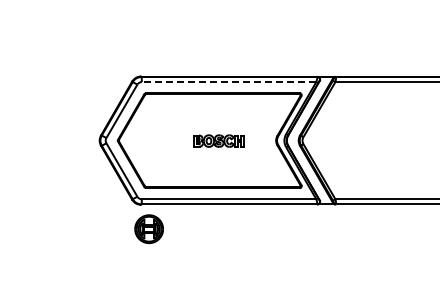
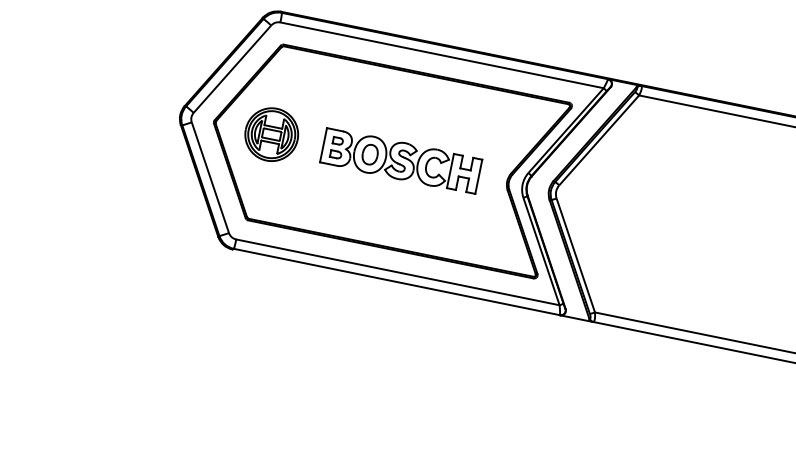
line: (228, 82) -> (440, 55), dashed -> solid
part: (218, 140) -> (400, 159), size x1.67
part: (148, 228) -> (270, 133), moved

